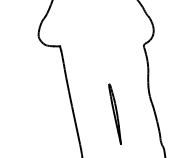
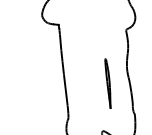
part: (114, 114) -> (107, 83), moved

